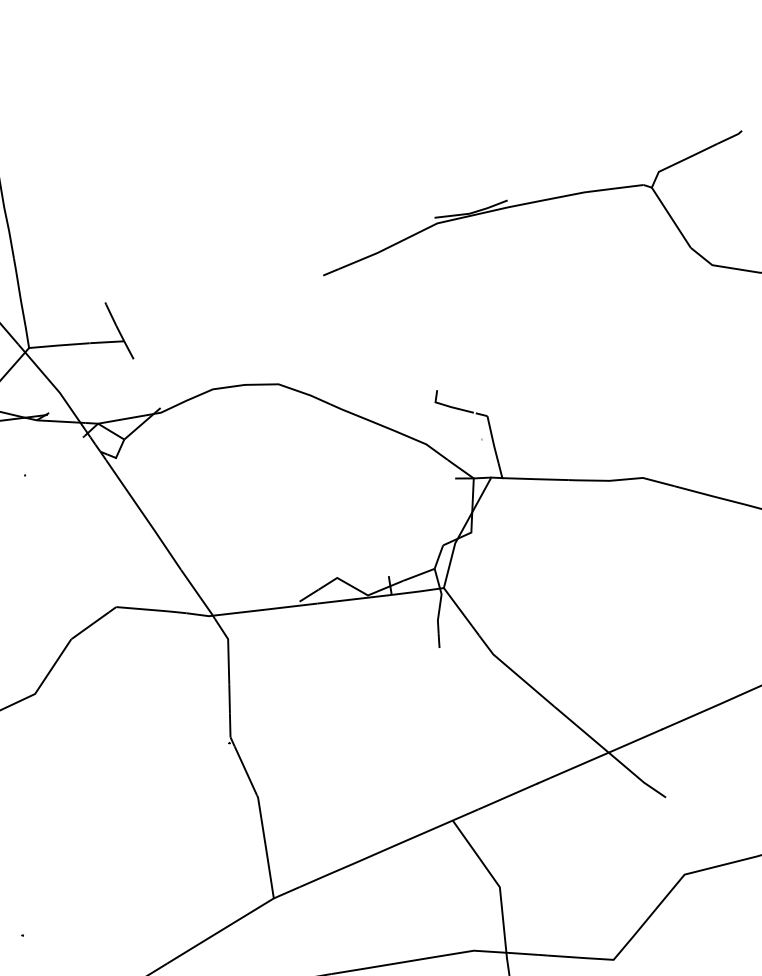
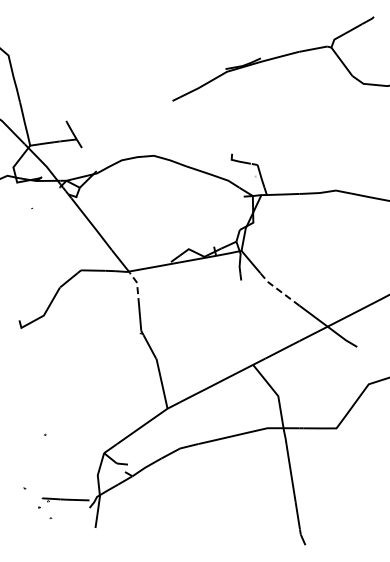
line: (228, 649) -> (137, 287), solid -> dashed
line: (513, 671) -> (278, 289), solid -> dashed

